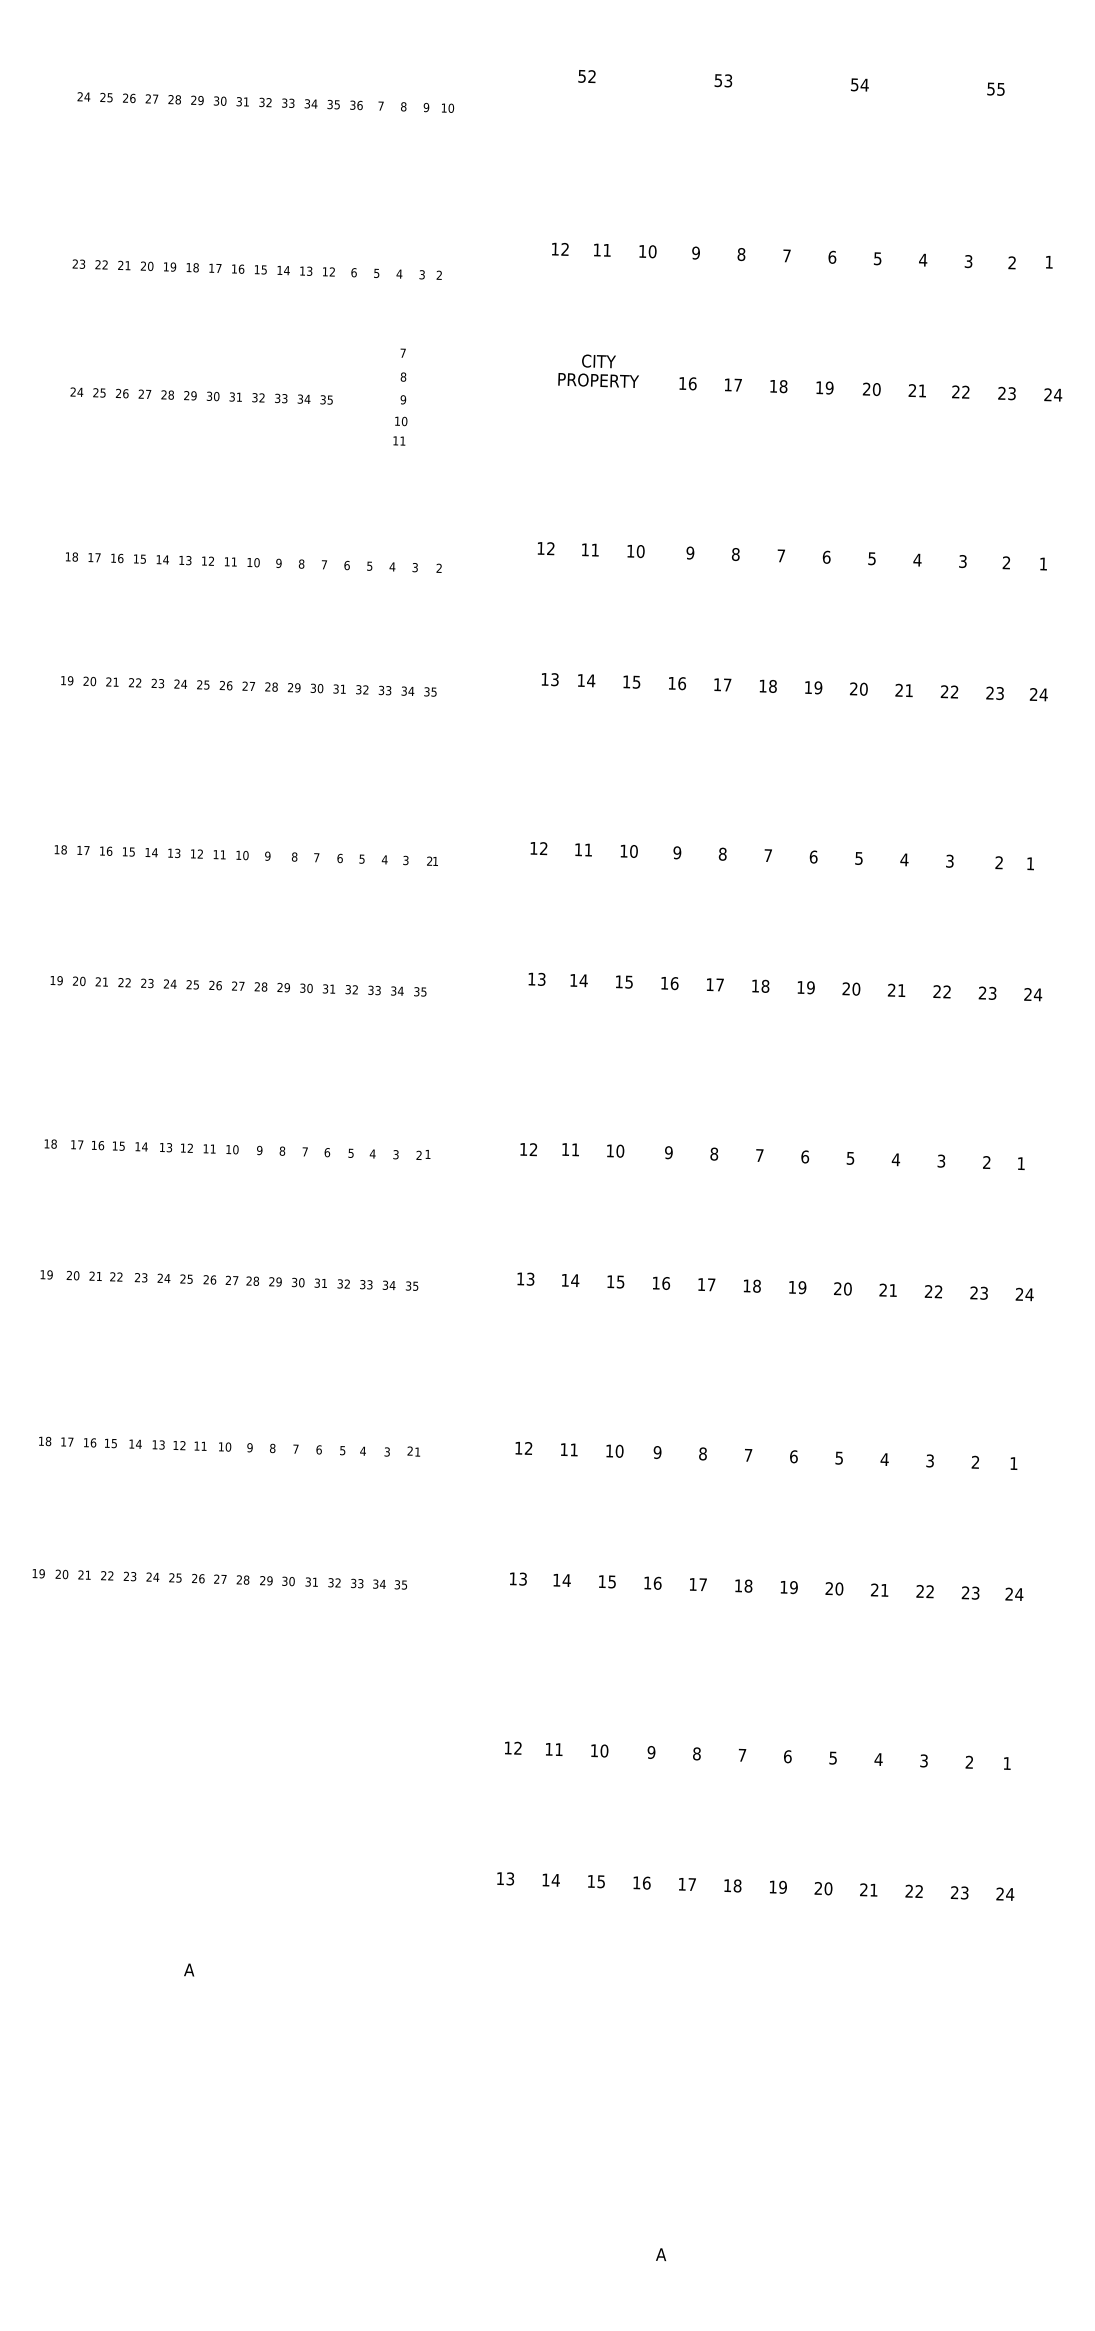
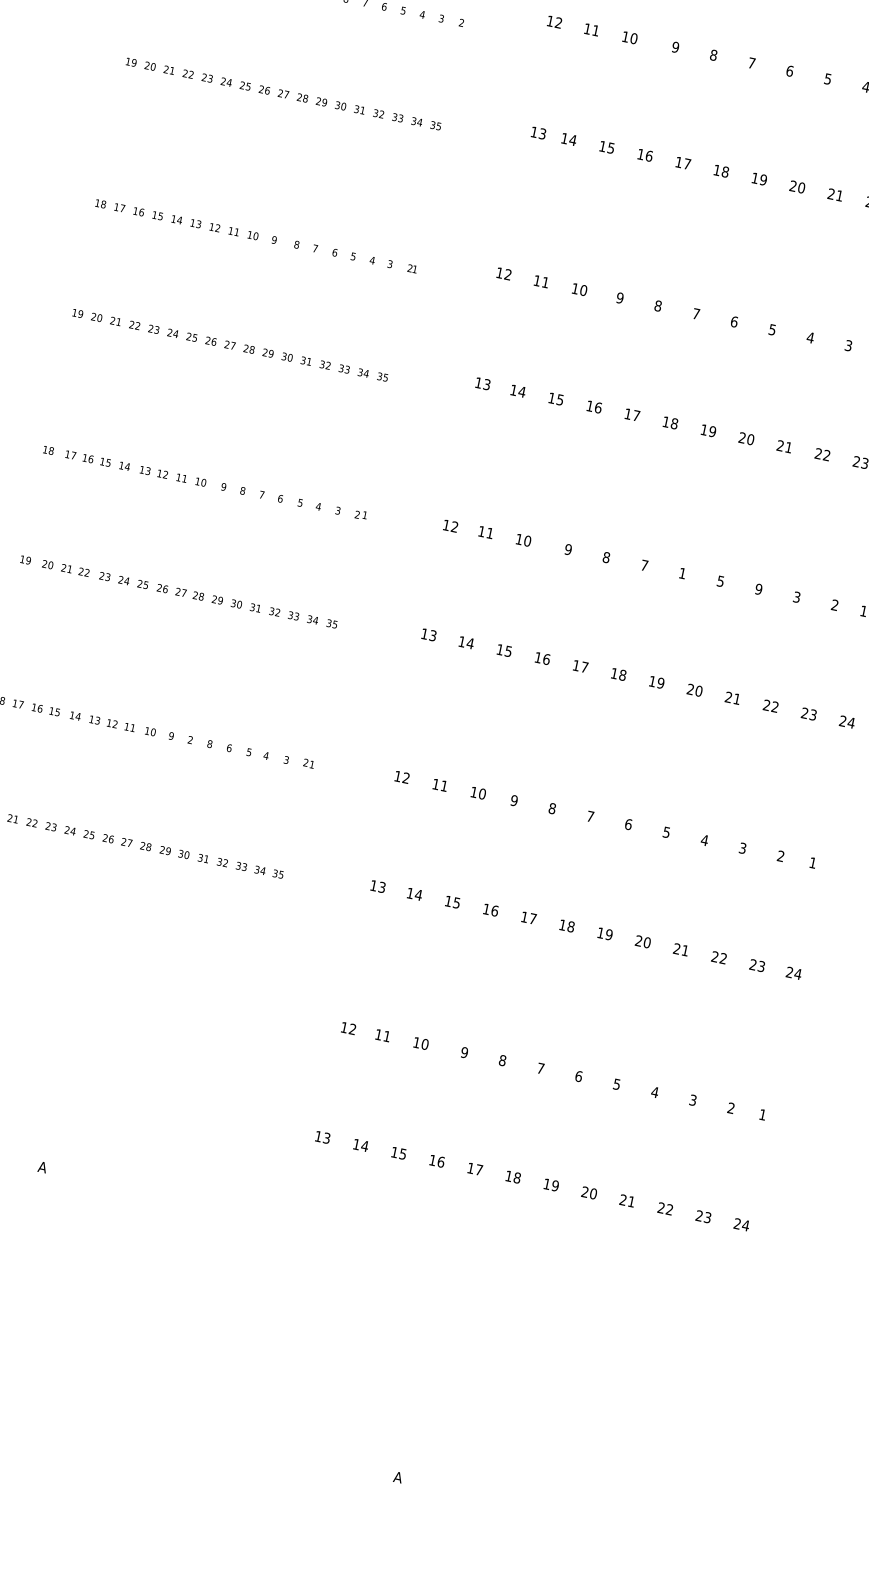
text: (805, 1156) -> (682, 573), 6 -> 1
text: (895, 1159) -> (758, 589), 4 -> 9
text: (272, 1448) -> (190, 740), 8 -> 2
text: (295, 1448) -> (209, 743), 7 -> 8

